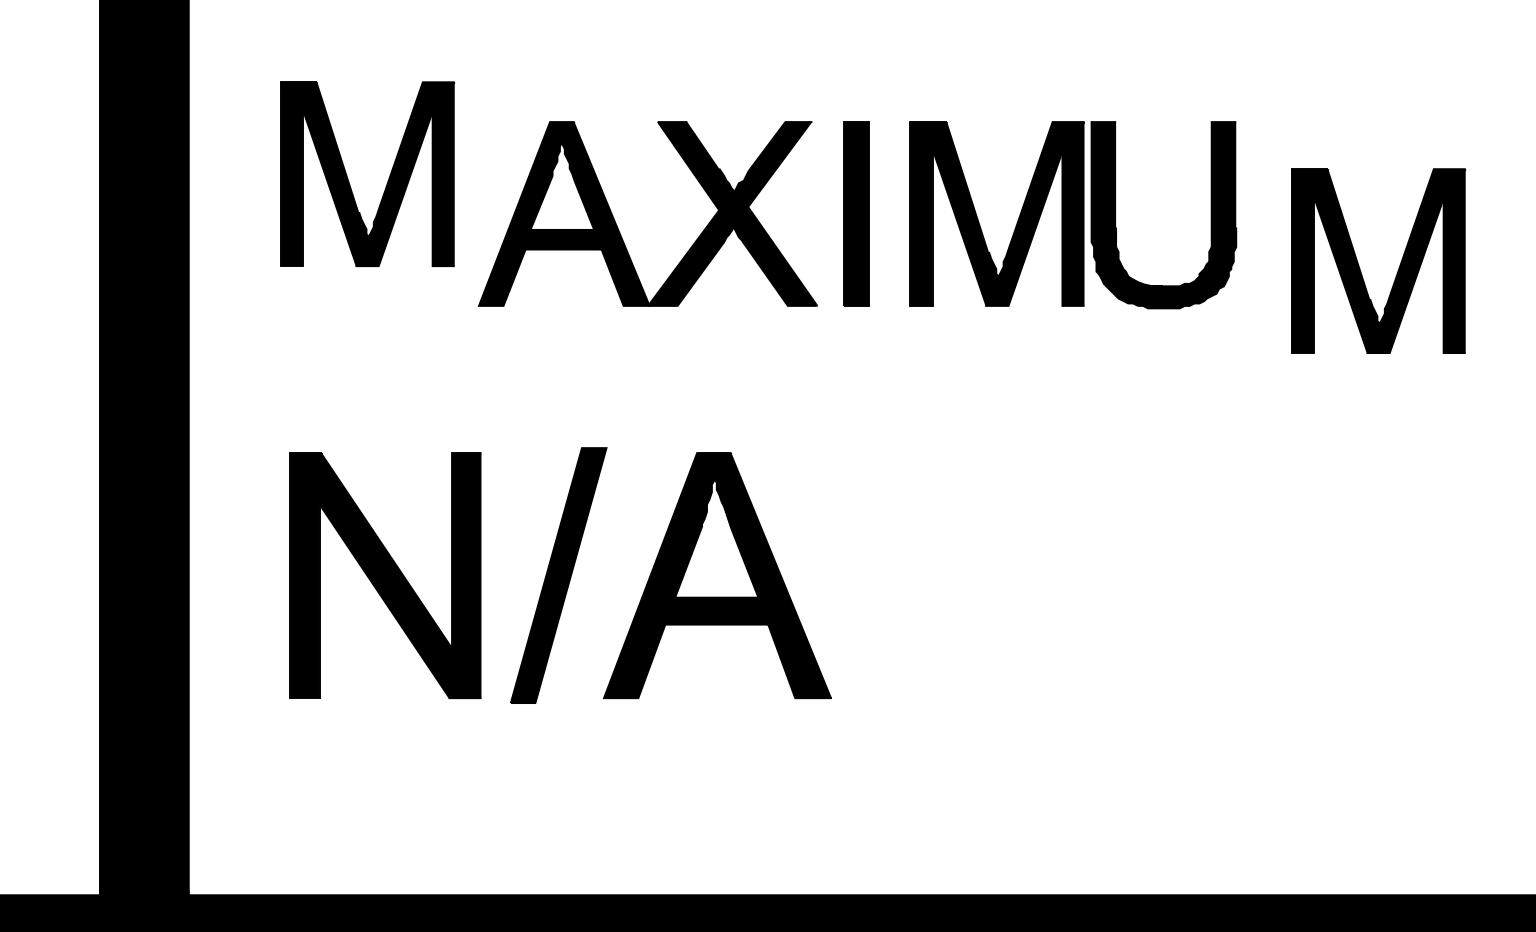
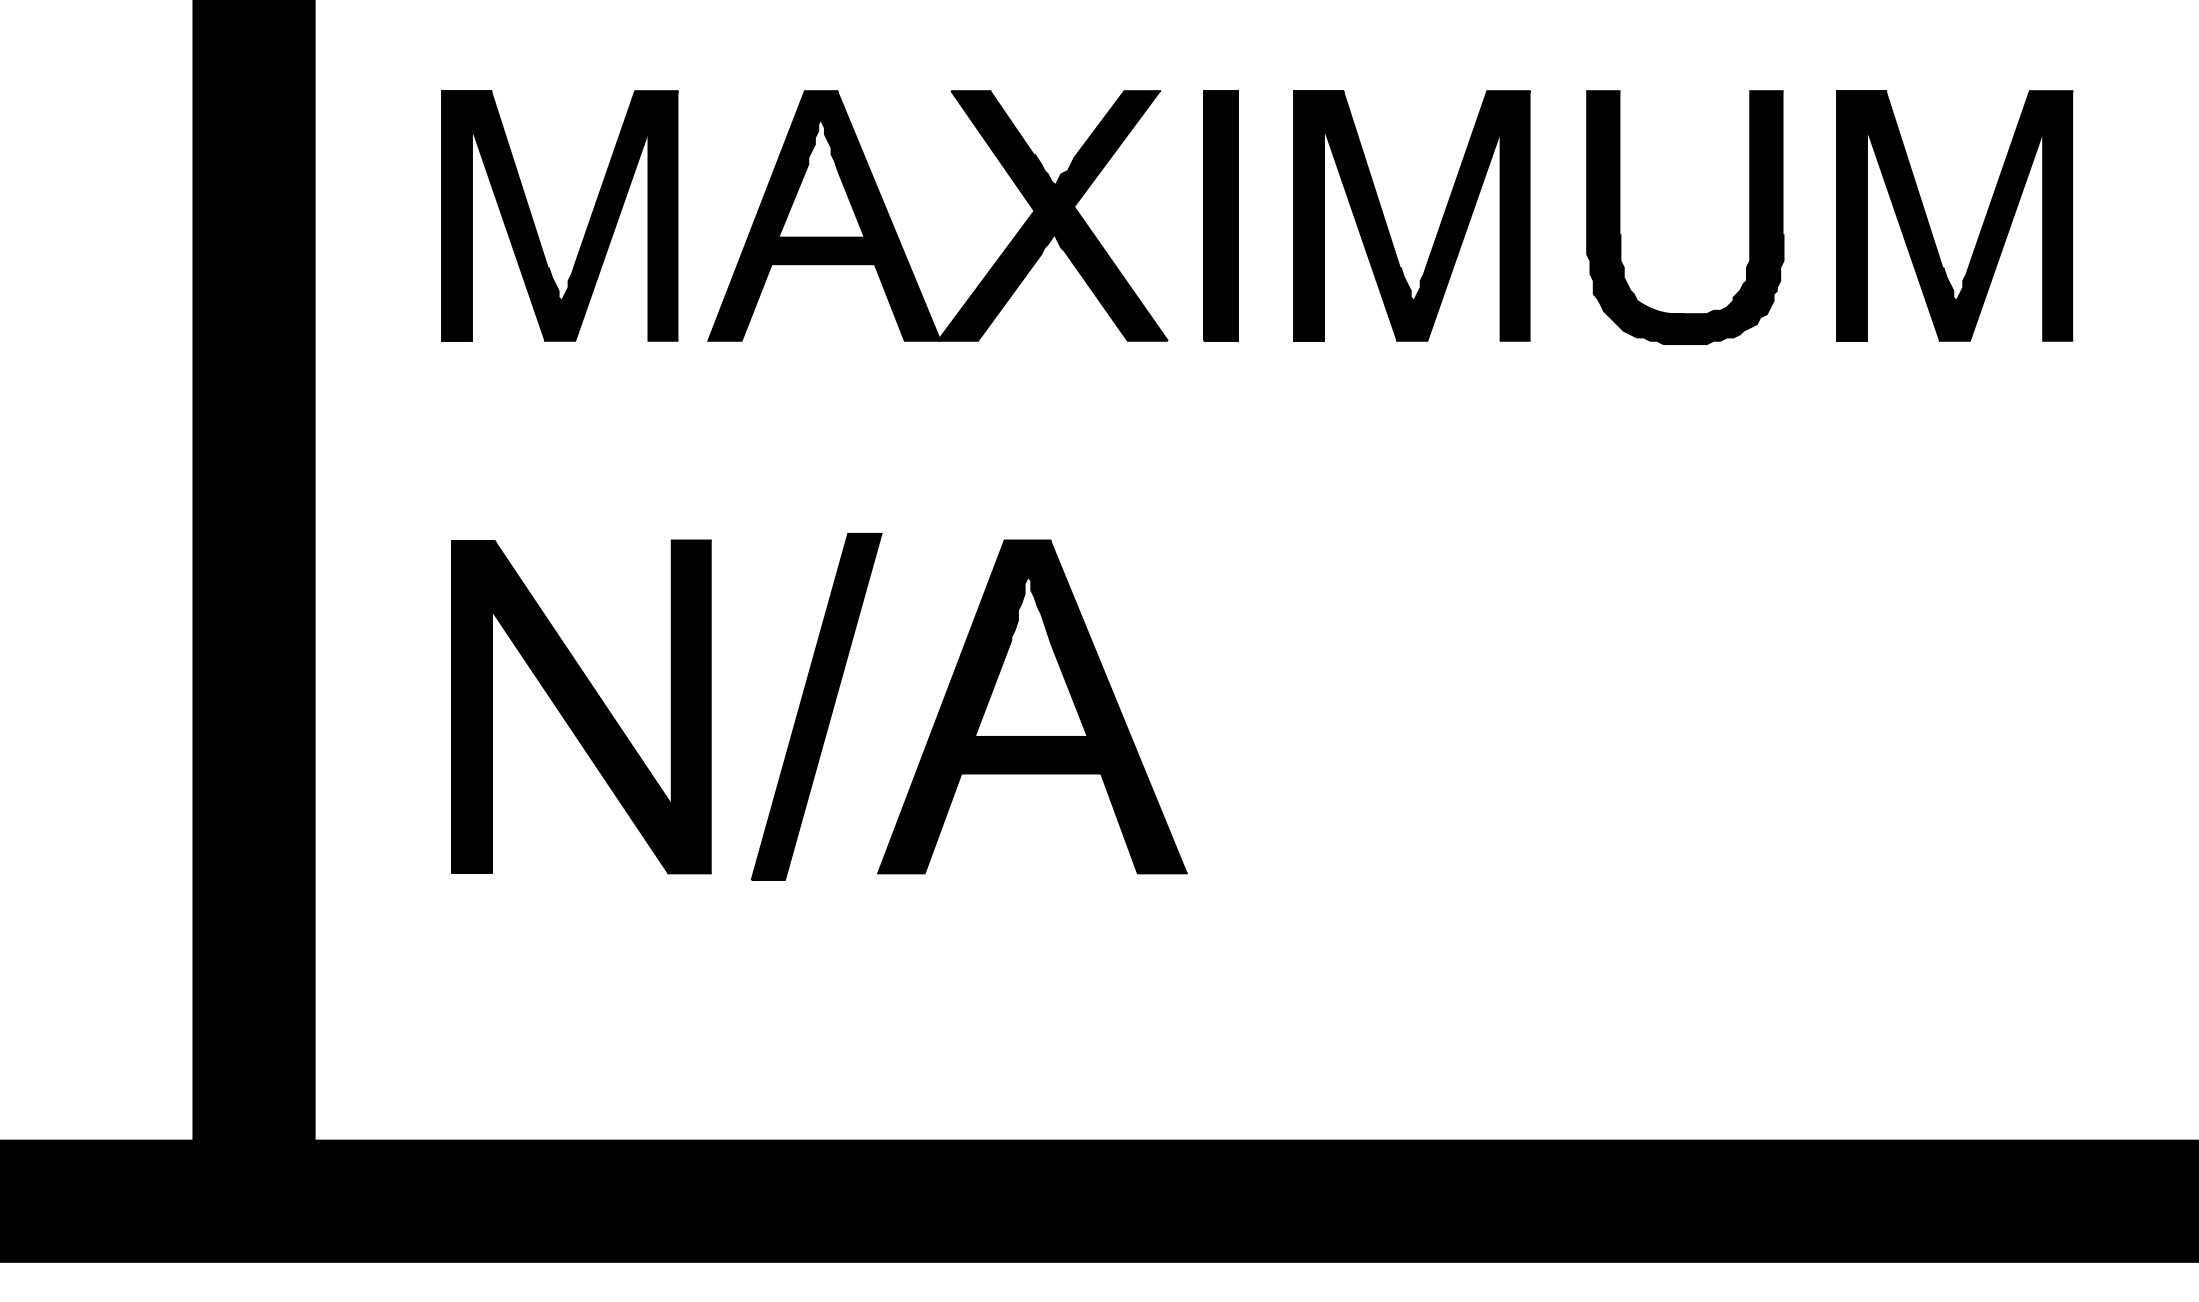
part: (348, 179) -> (534, 222), moved
part: (1211, 215) -> (1749, 217), moved
part: (1359, 266) -> (1929, 223), moved

